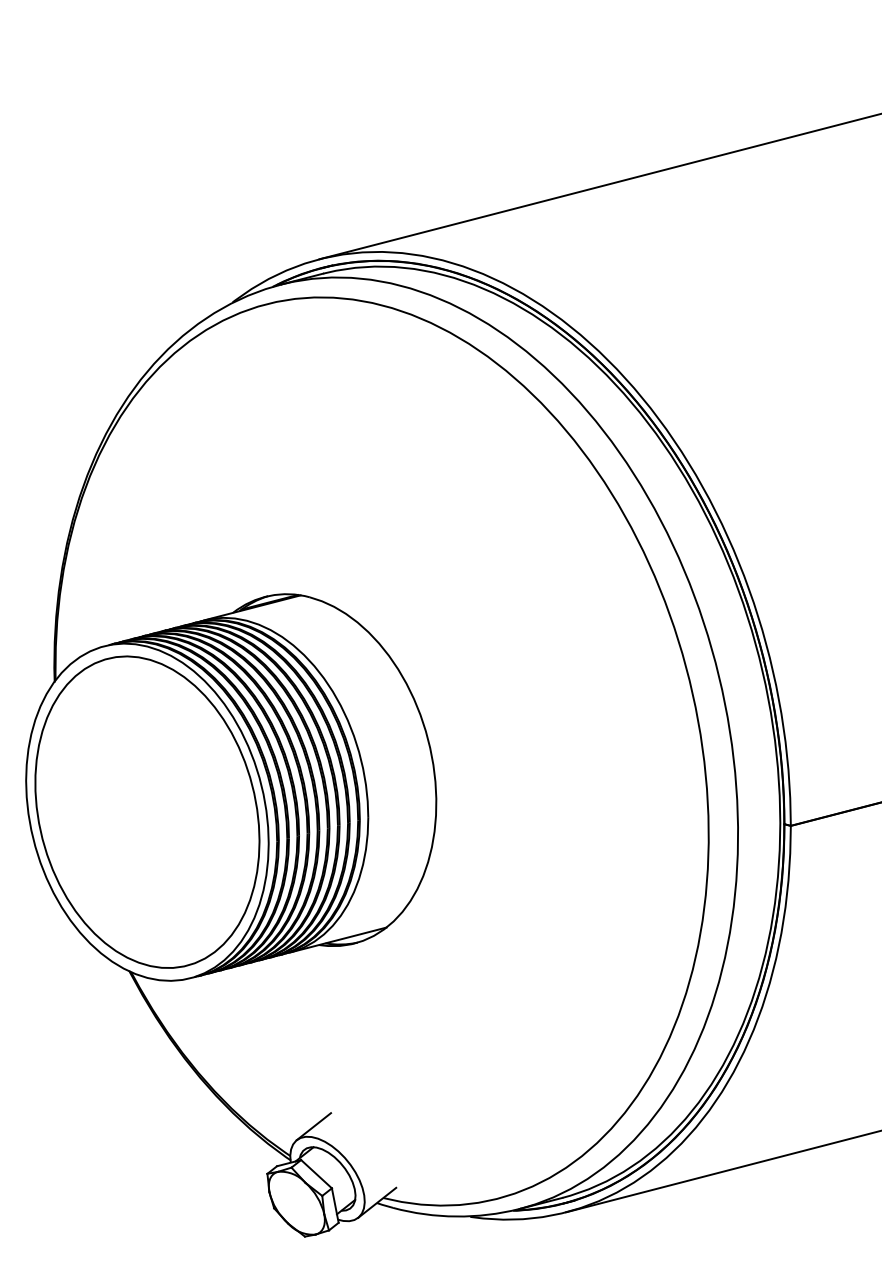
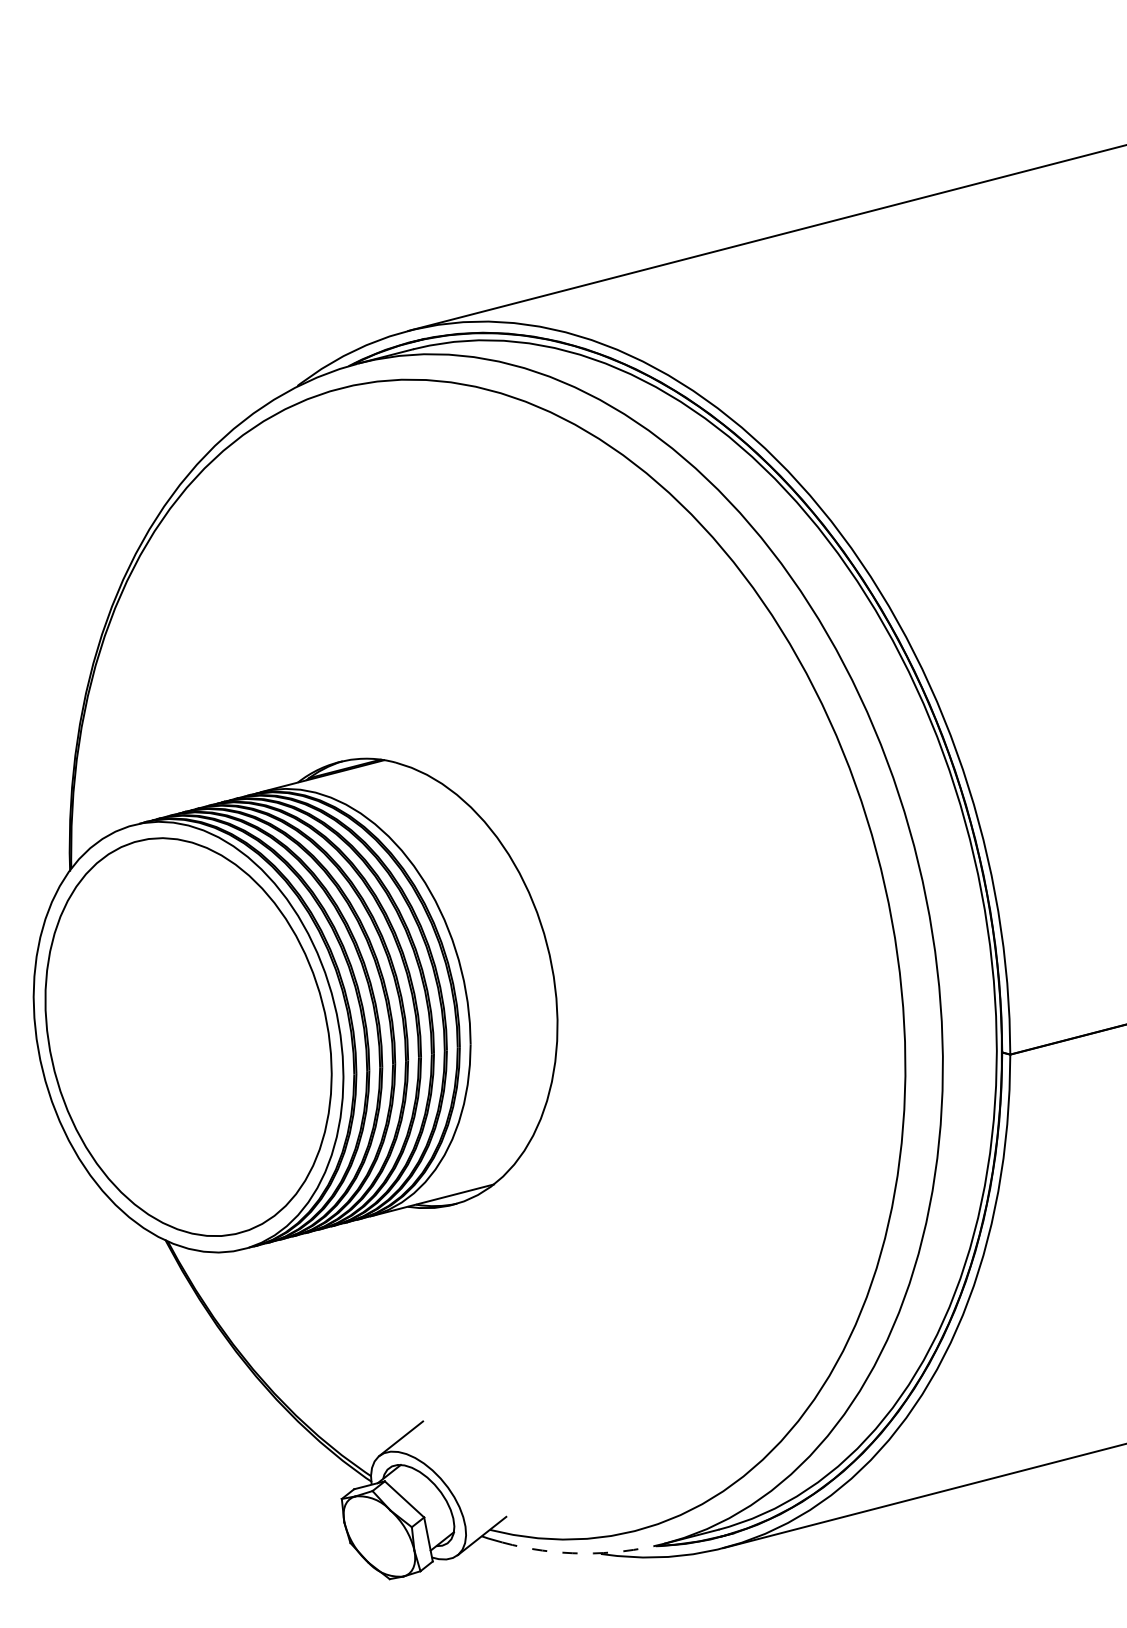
arc: (455, 1216) -> (582, 1553), solid -> dashed

